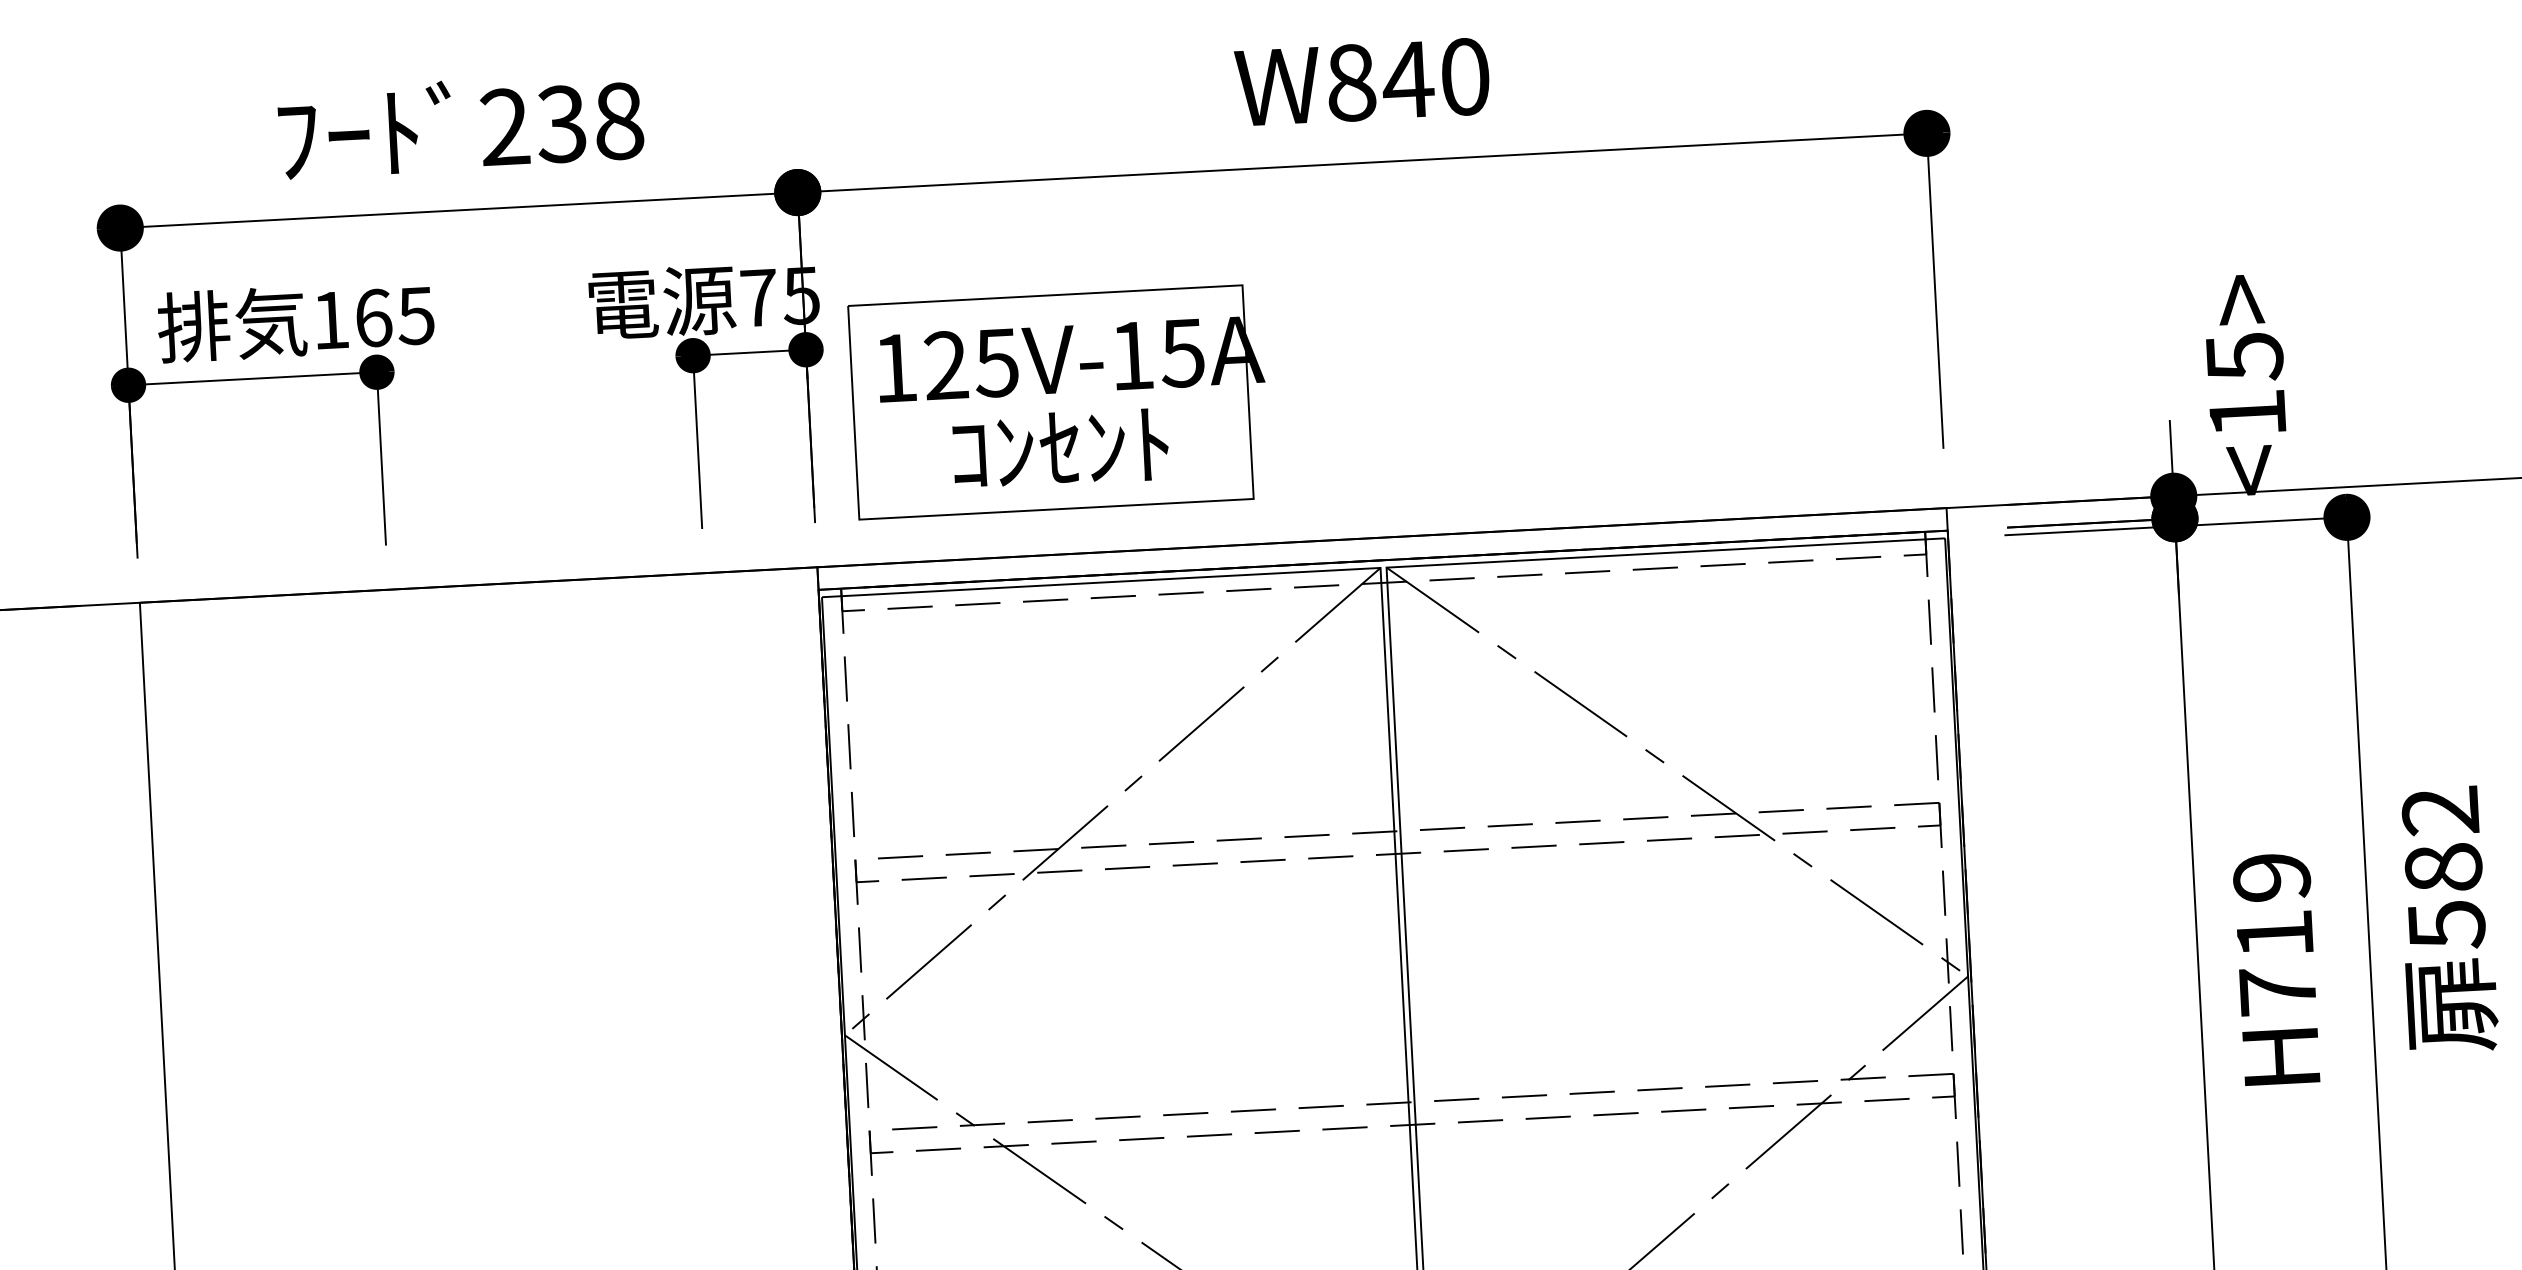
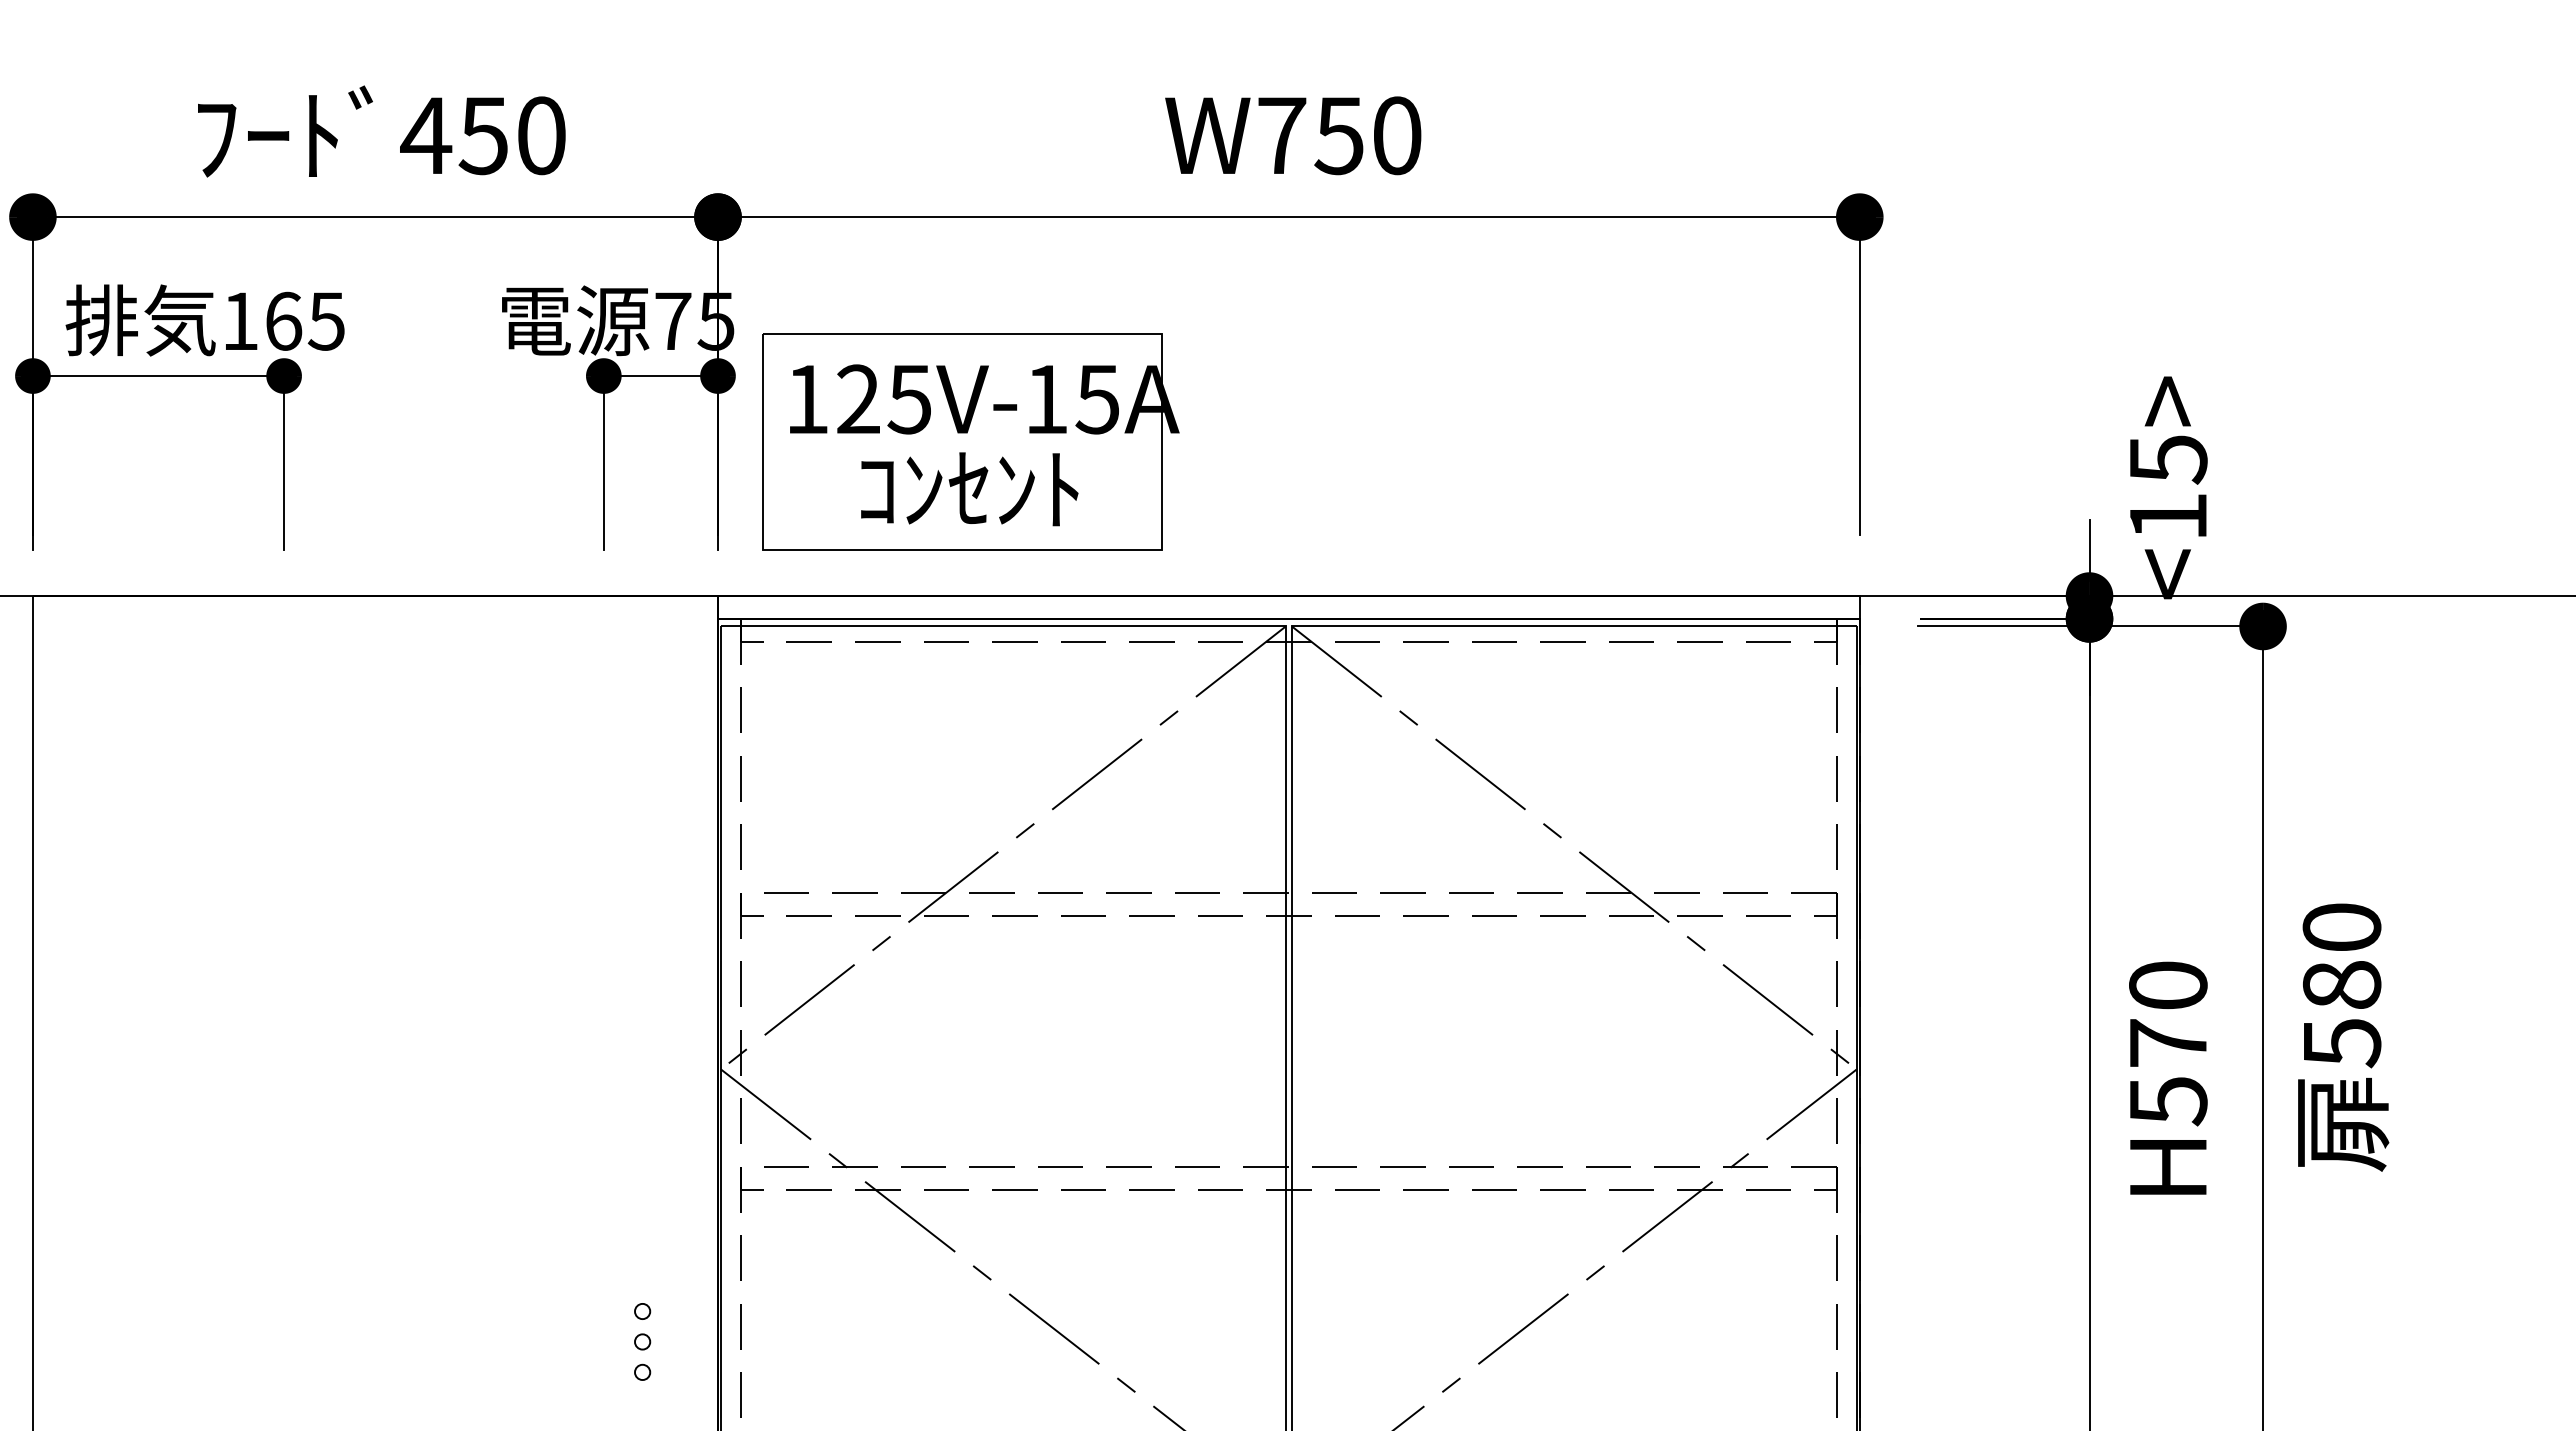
text: (1380, 81) -> (1311, 135), W840 -> W750
text: (560, 124) -> (482, 135), 238 -> 450
text: (2440, 810) -> (2341, 927), 582 -> 580
text: (2275, 934) -> (2168, 1043), H719 -> H570

